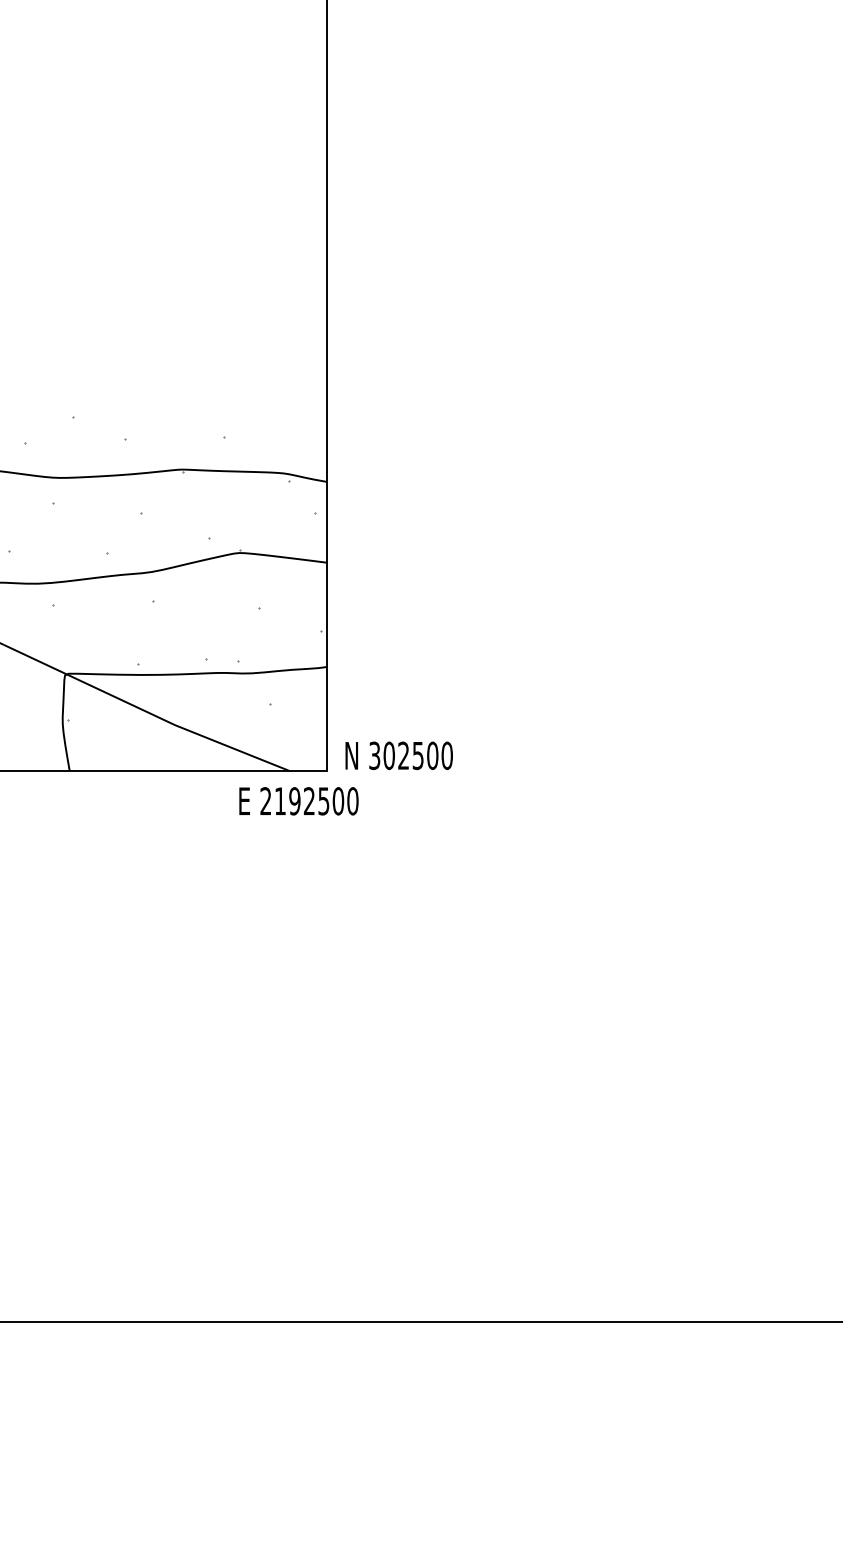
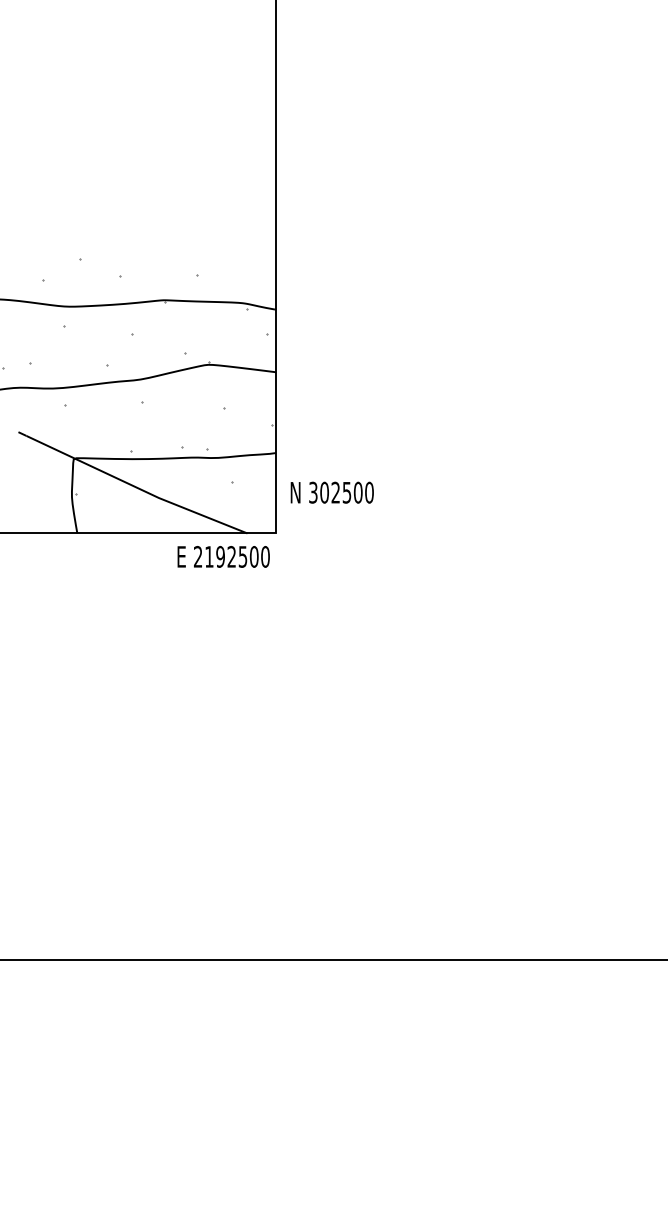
text: (398, 755) -> (331, 492), moved
text: (298, 800) -> (223, 556), moved

